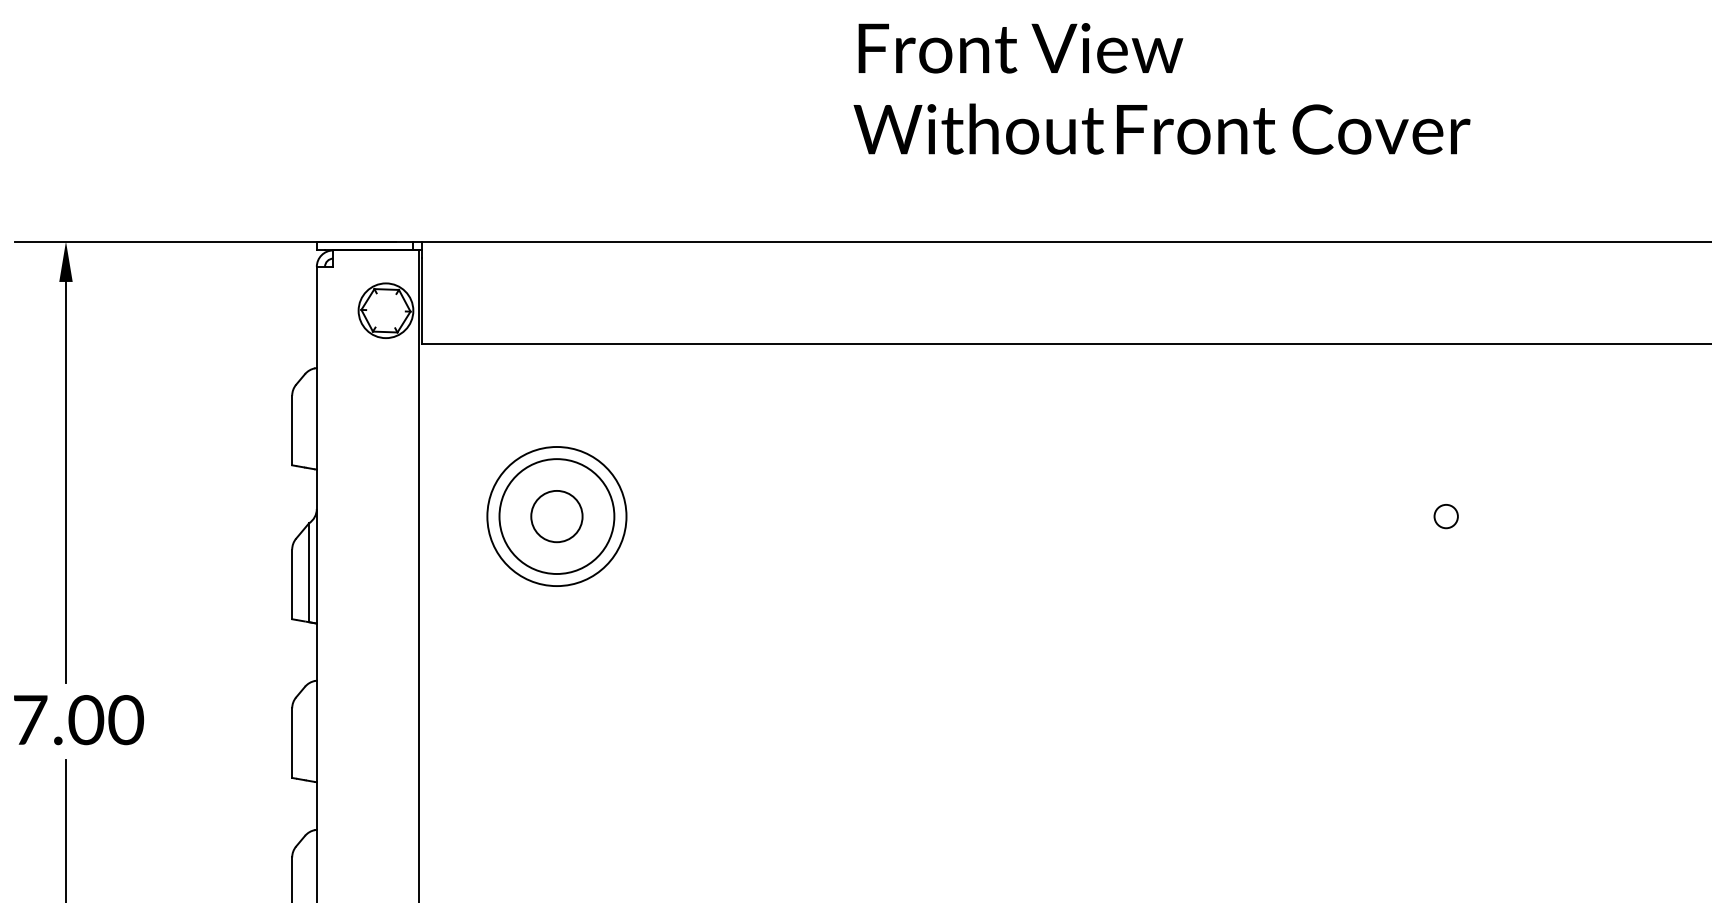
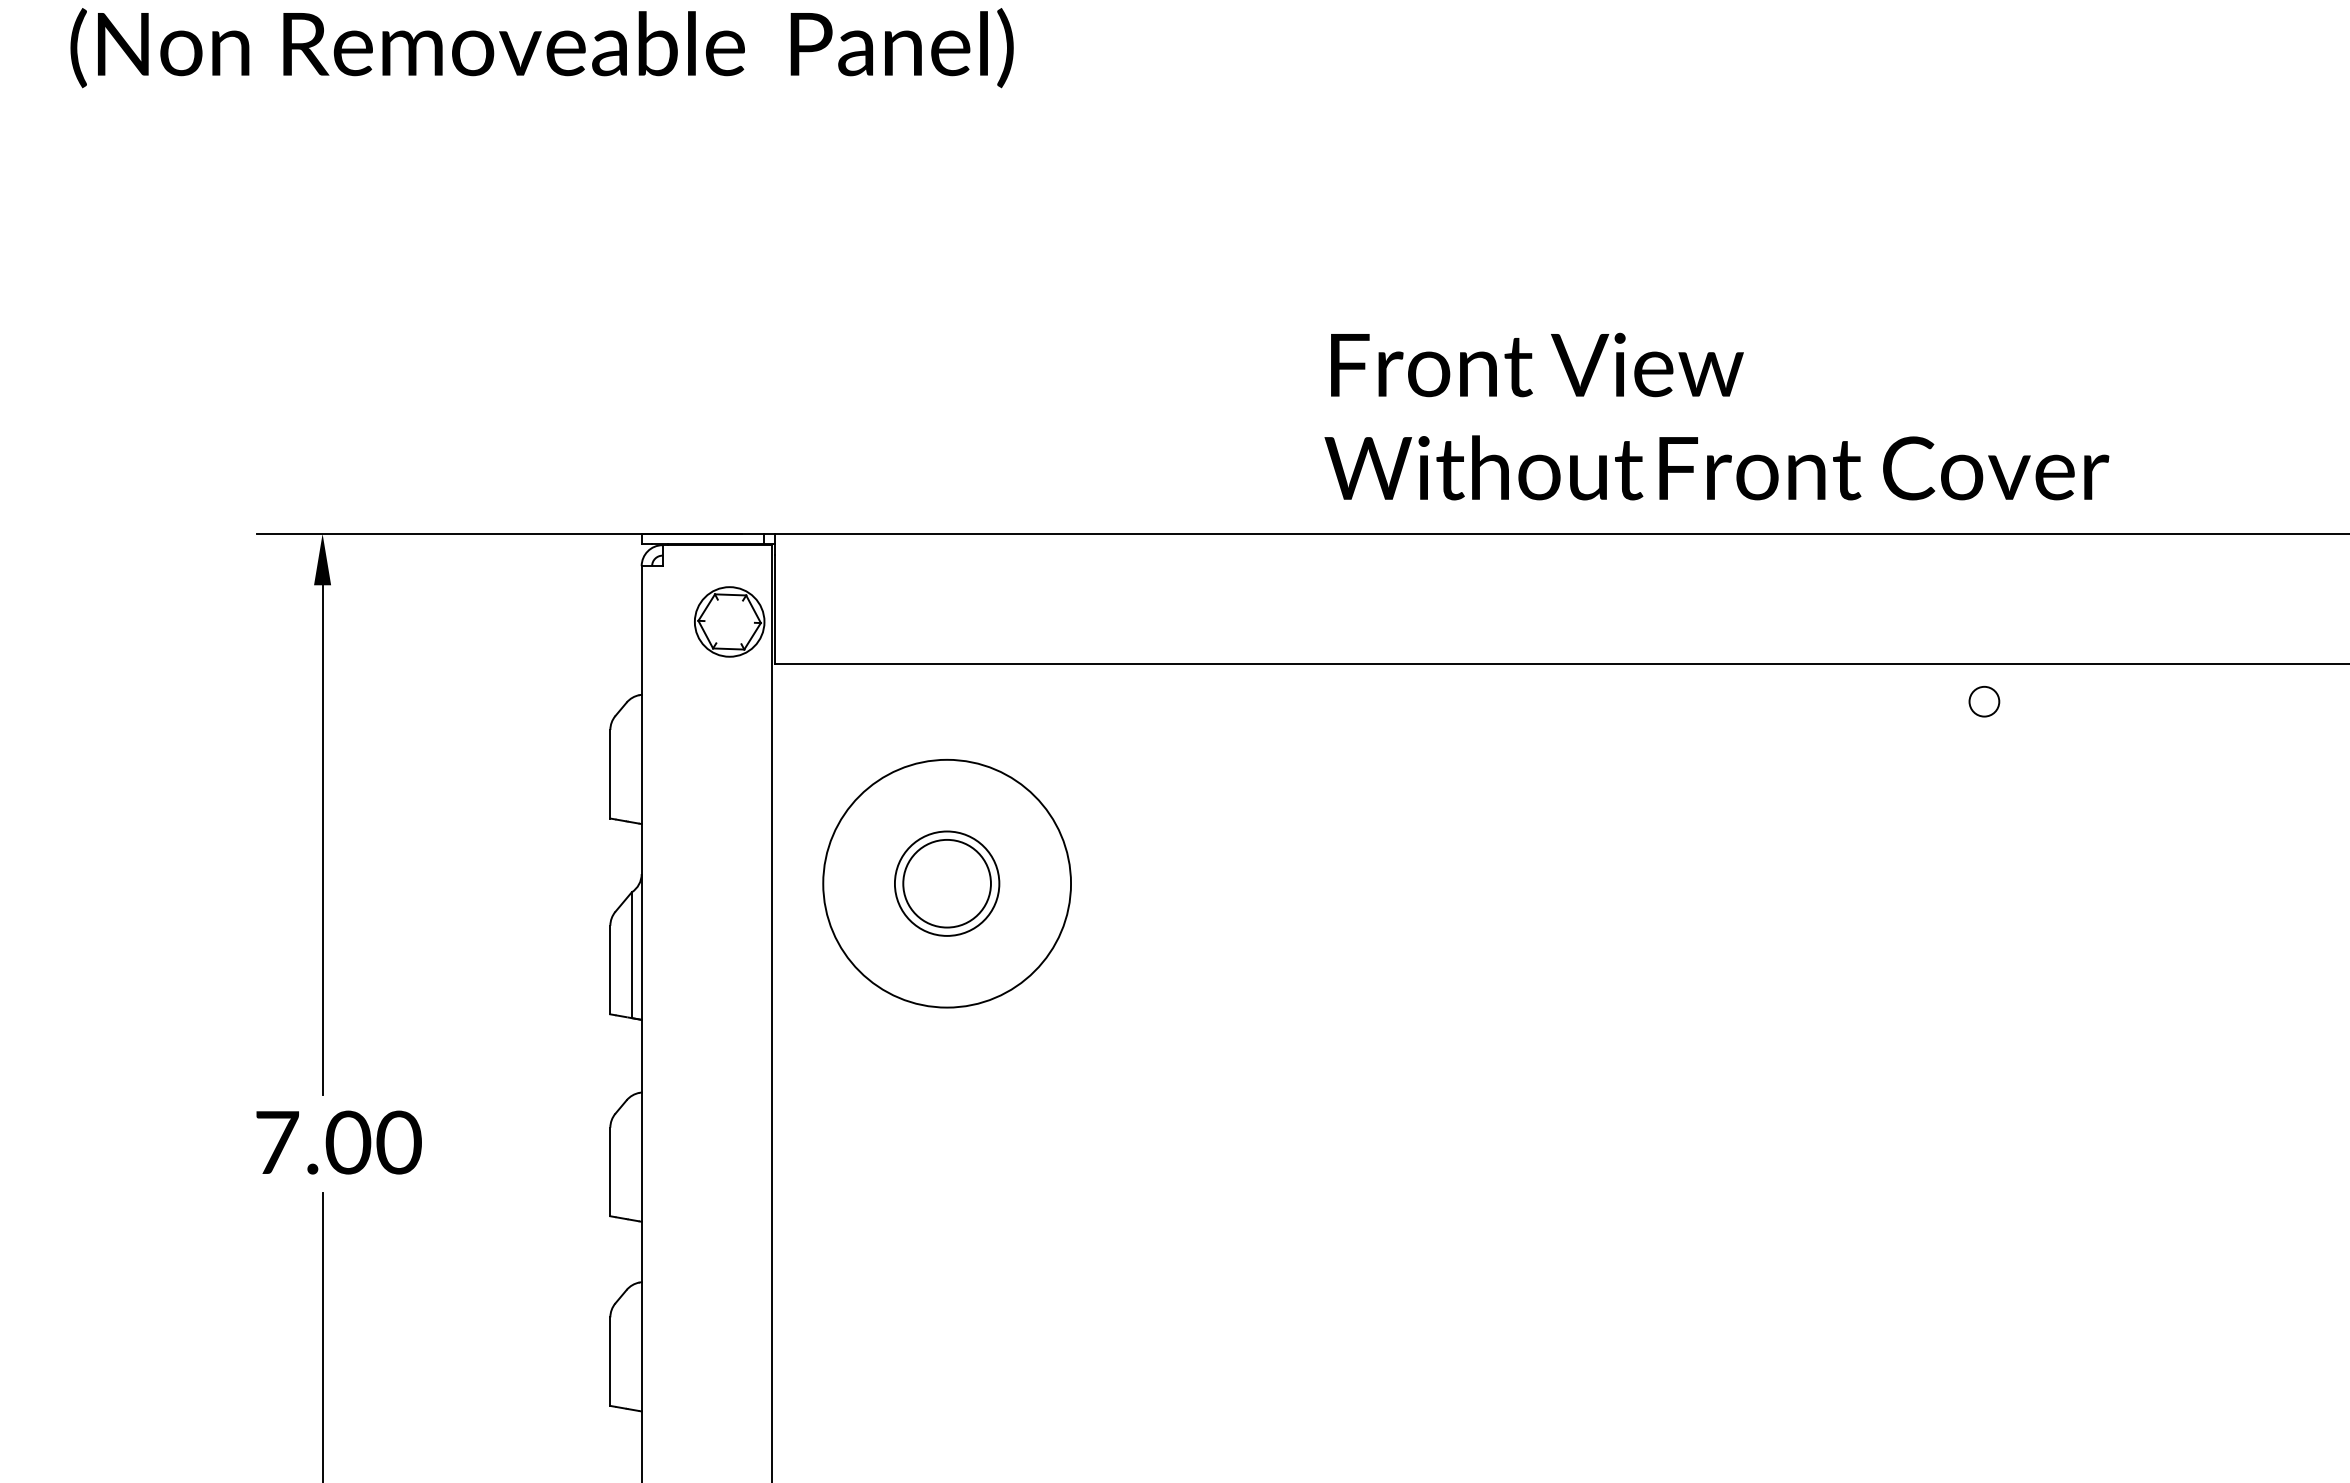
text: (1161, 88) -> (1716, 416), moved
circle: (556, 516) -> (946, 883), size x1.4
circle: (556, 516) -> (946, 883), size x1.6
circle: (557, 516) -> (947, 883), size x0.6
circle: (1446, 516) -> (1984, 701), moved

